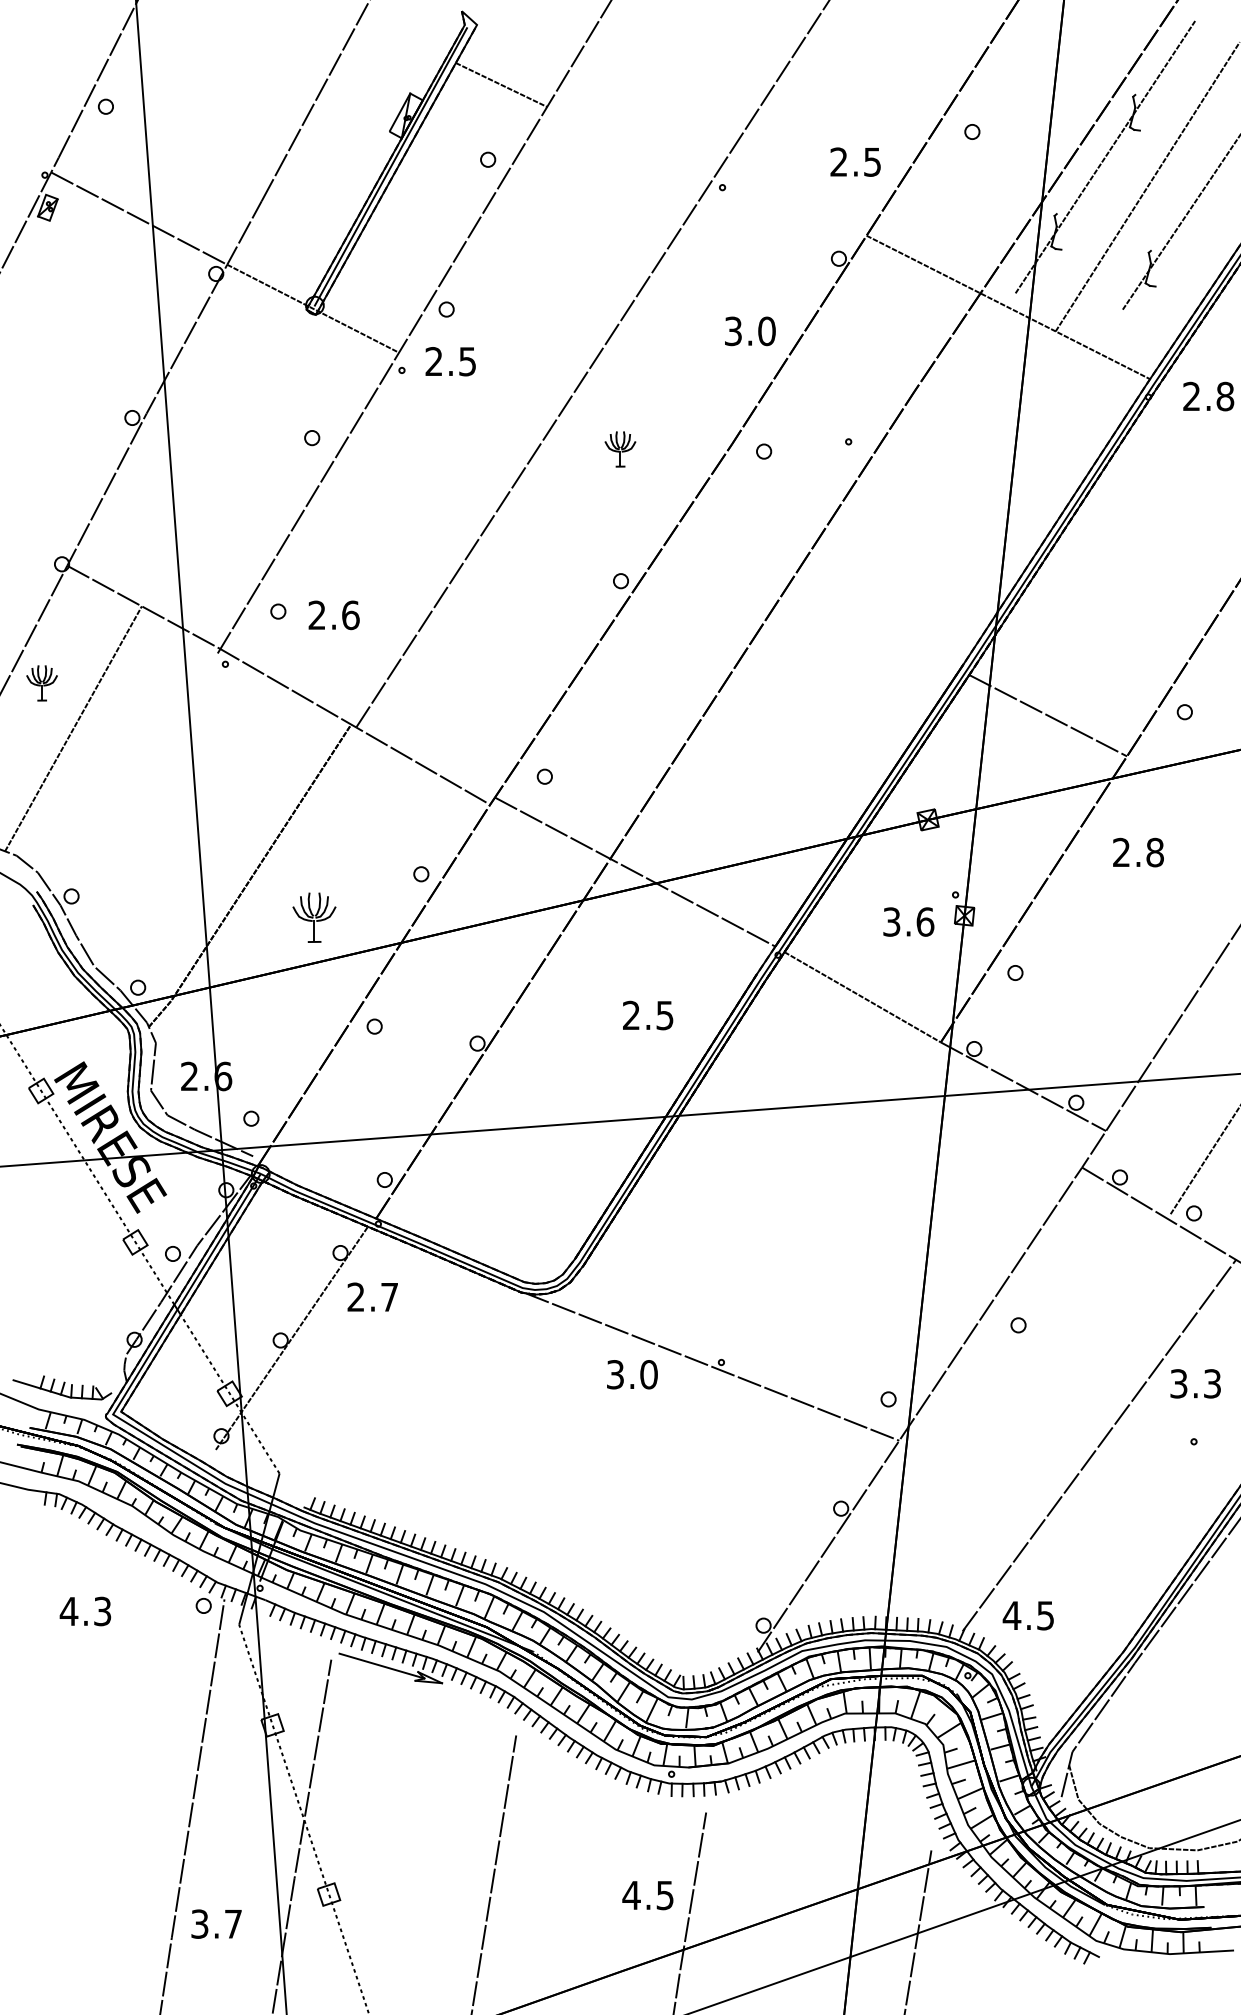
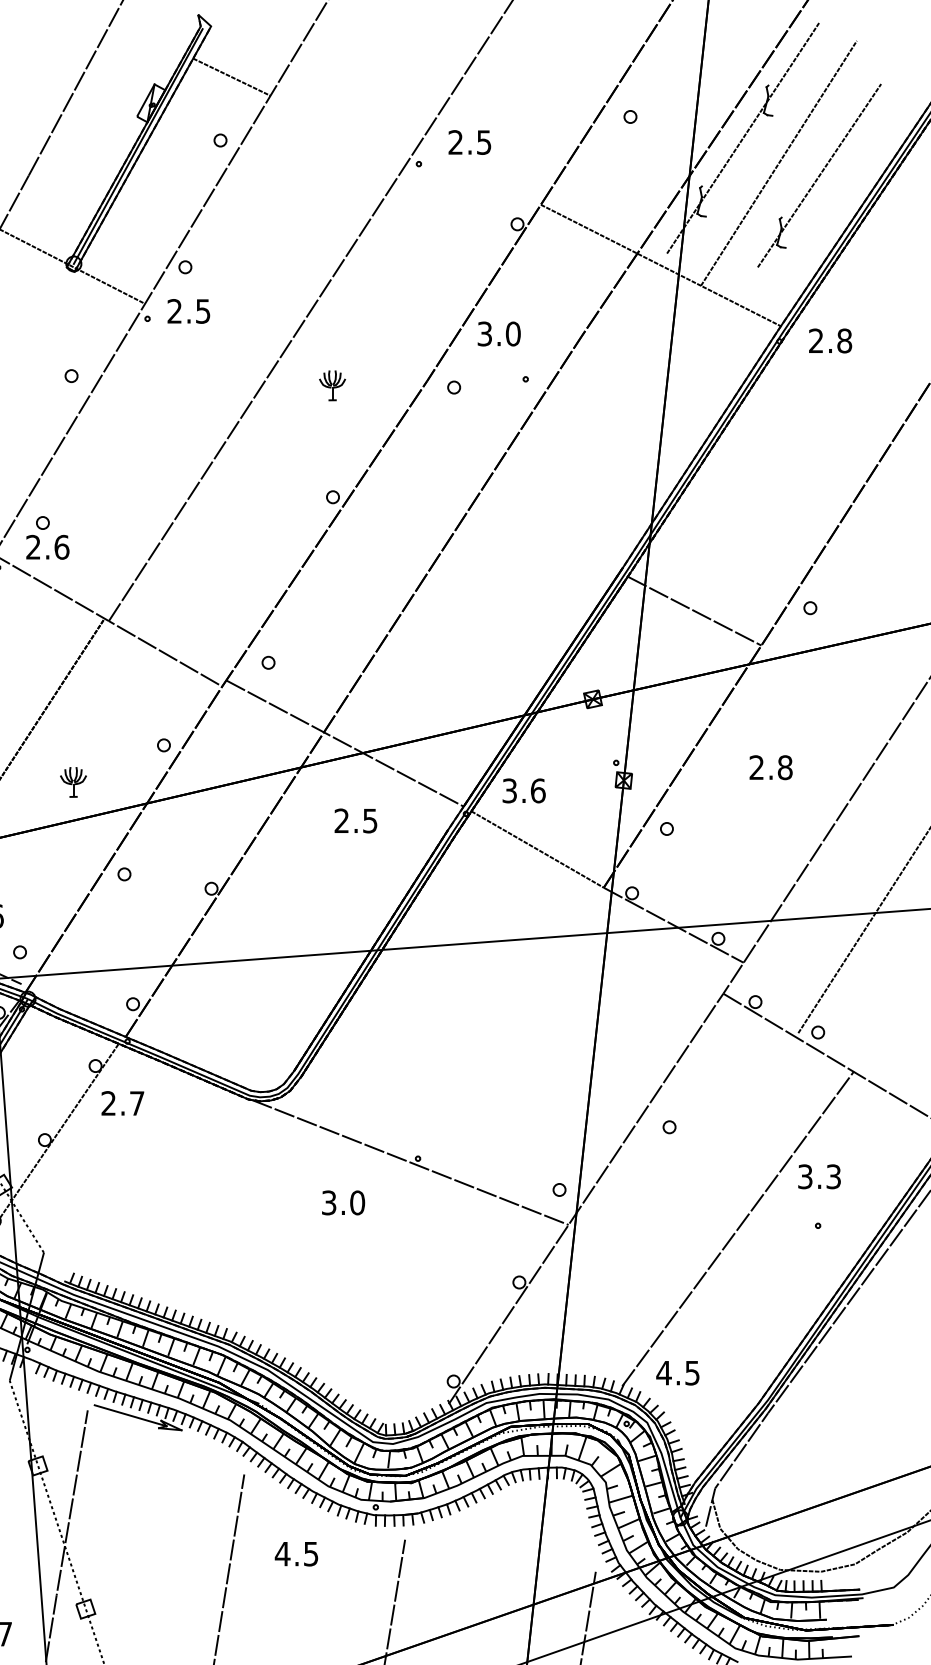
text: (855, 161) -> (469, 141), moved
text: (750, 331) -> (499, 334), moved
text: (333, 615) -> (47, 547), moved
text: (1138, 852) -> (771, 767), moved
part: (314, 917) -> (73, 781), size x0.71
text: (908, 921) -> (523, 790), moved
text: (648, 1015) -> (356, 820), moved
text: (632, 1374) -> (343, 1202), moved
text: (647, 1895) -> (296, 1554), moved

